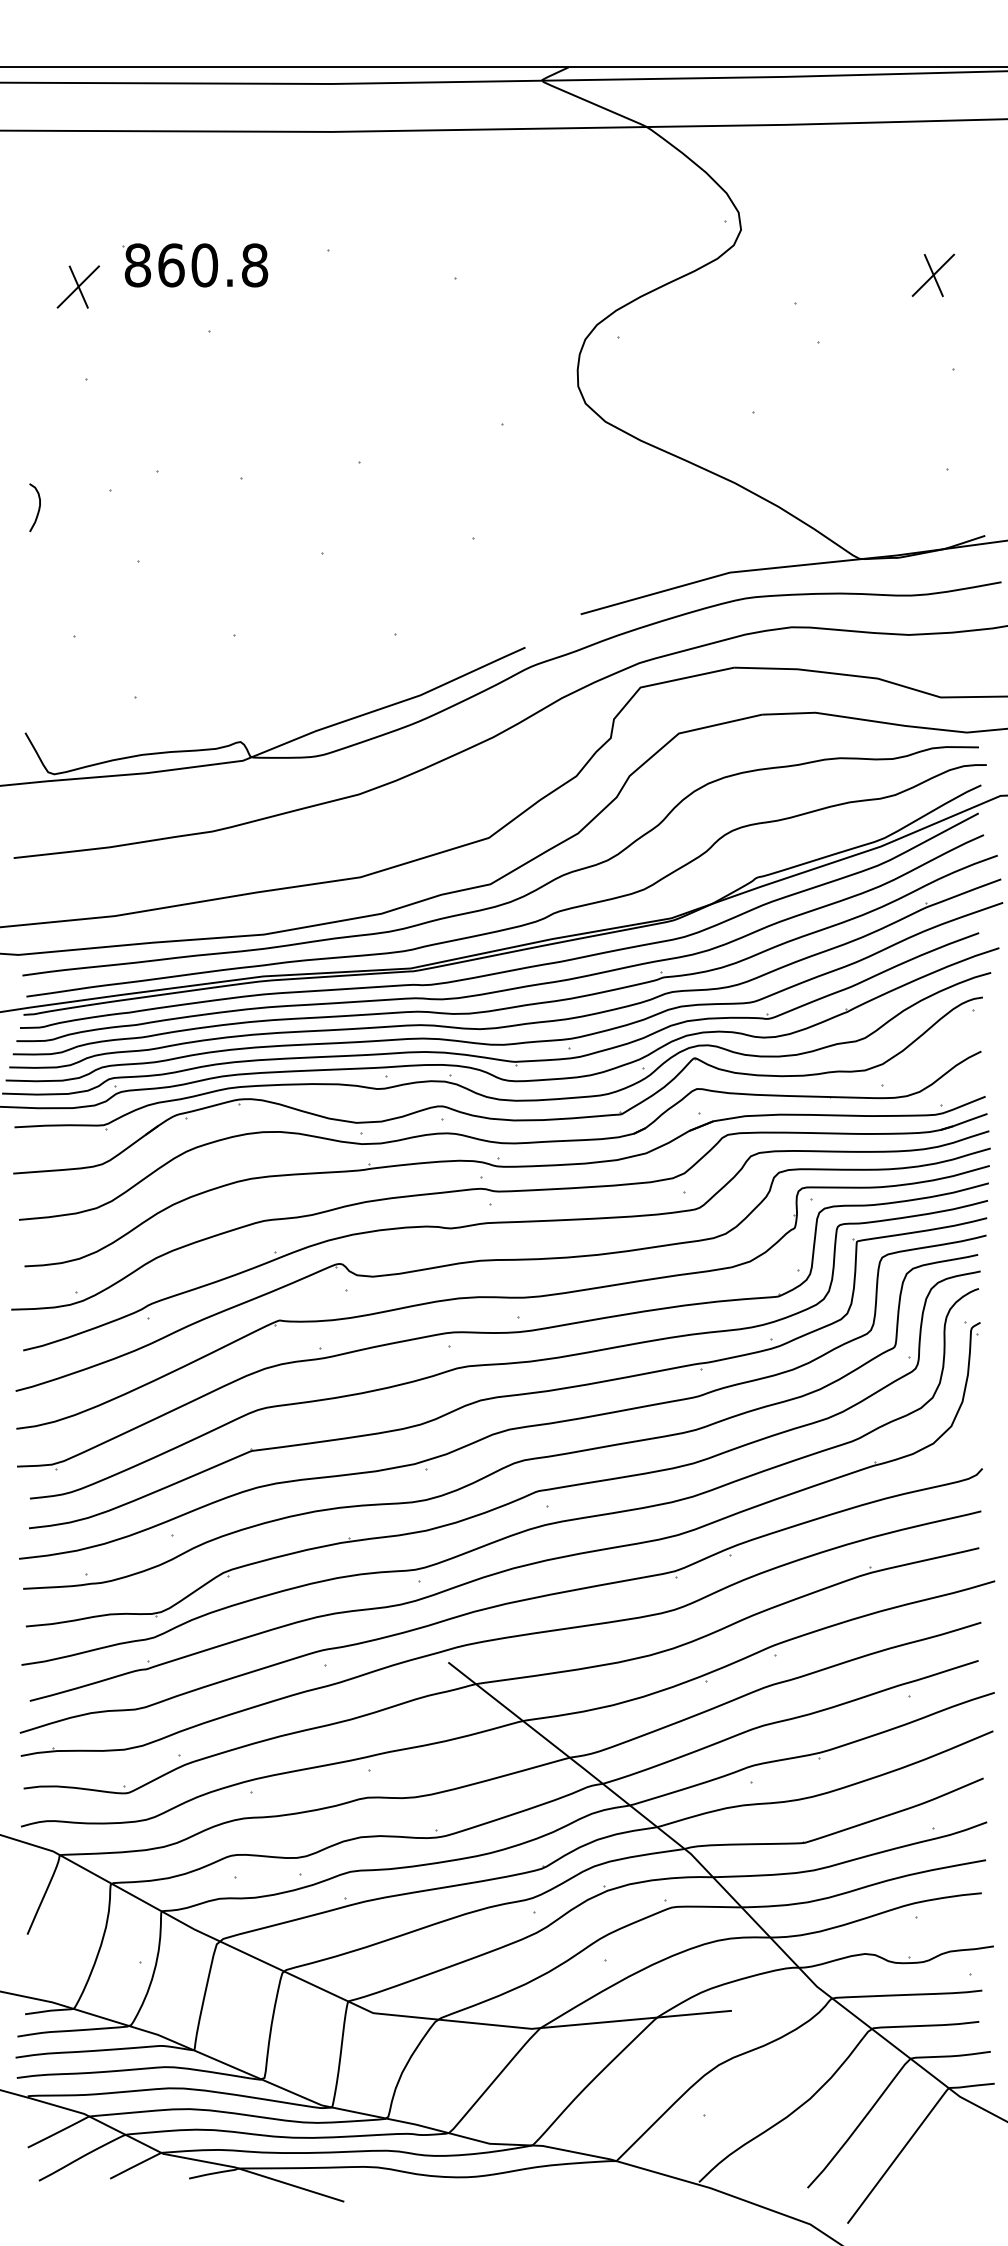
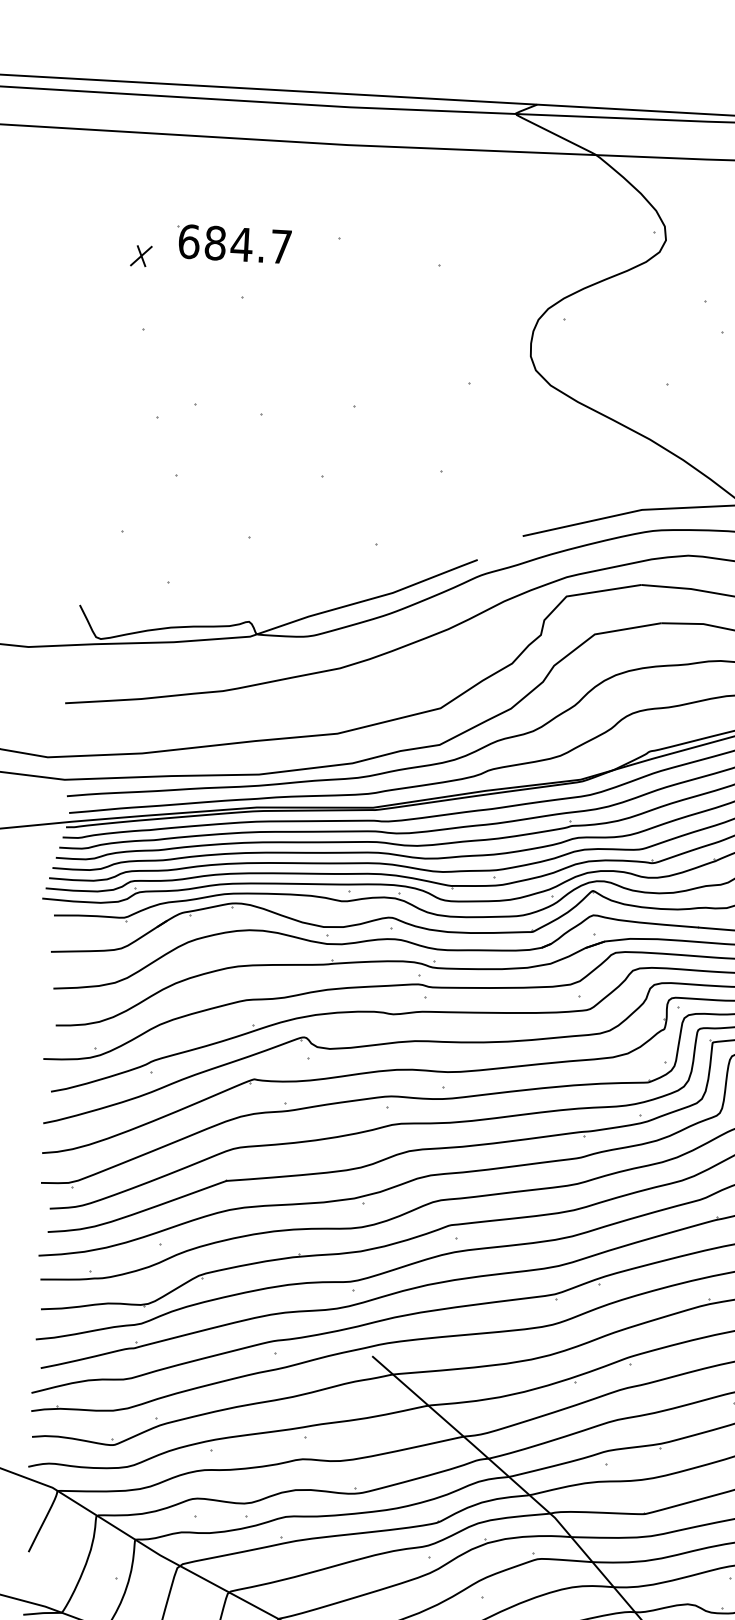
text: (196, 265) -> (235, 244), 860.8 -> 684.7
part: (78, 286) -> (141, 255), size x0.6
curve: (38, 507) -> (100, 428), removed

